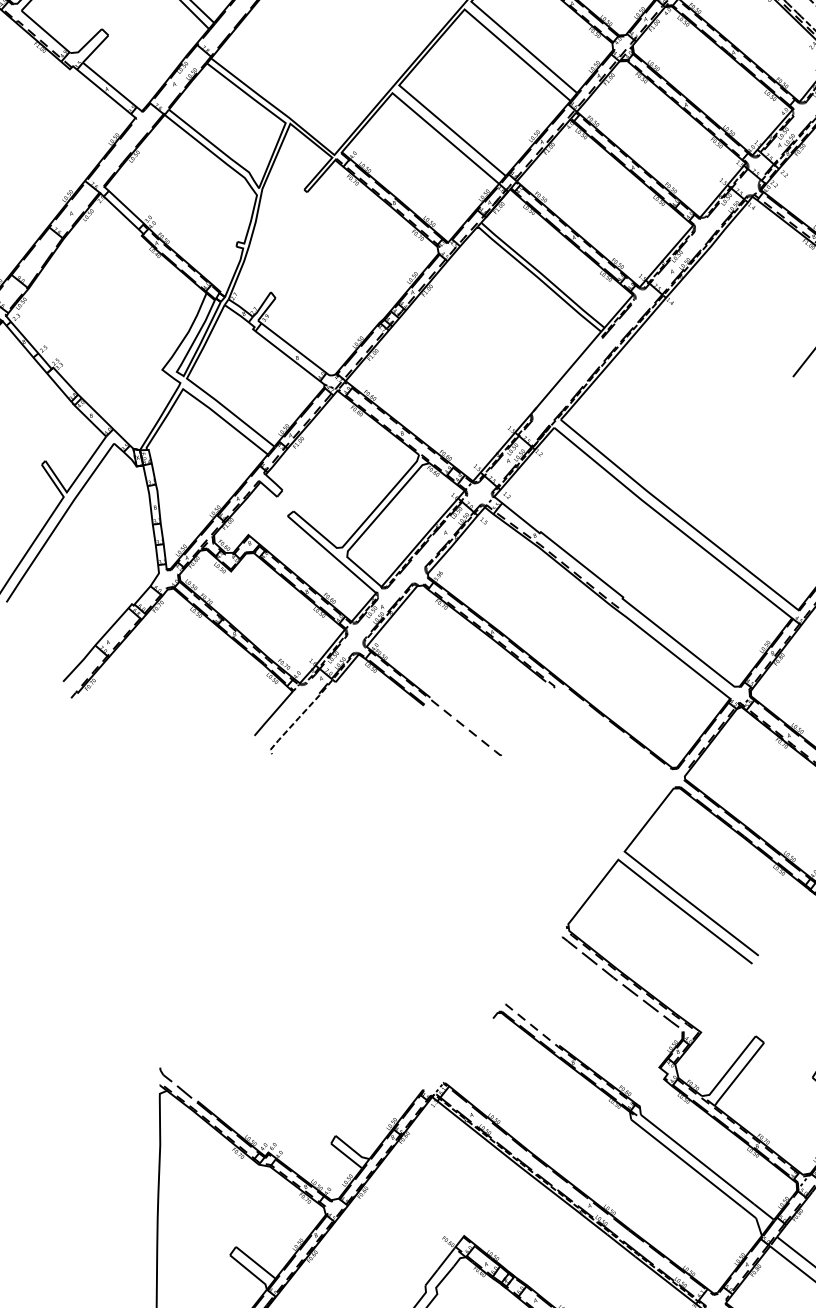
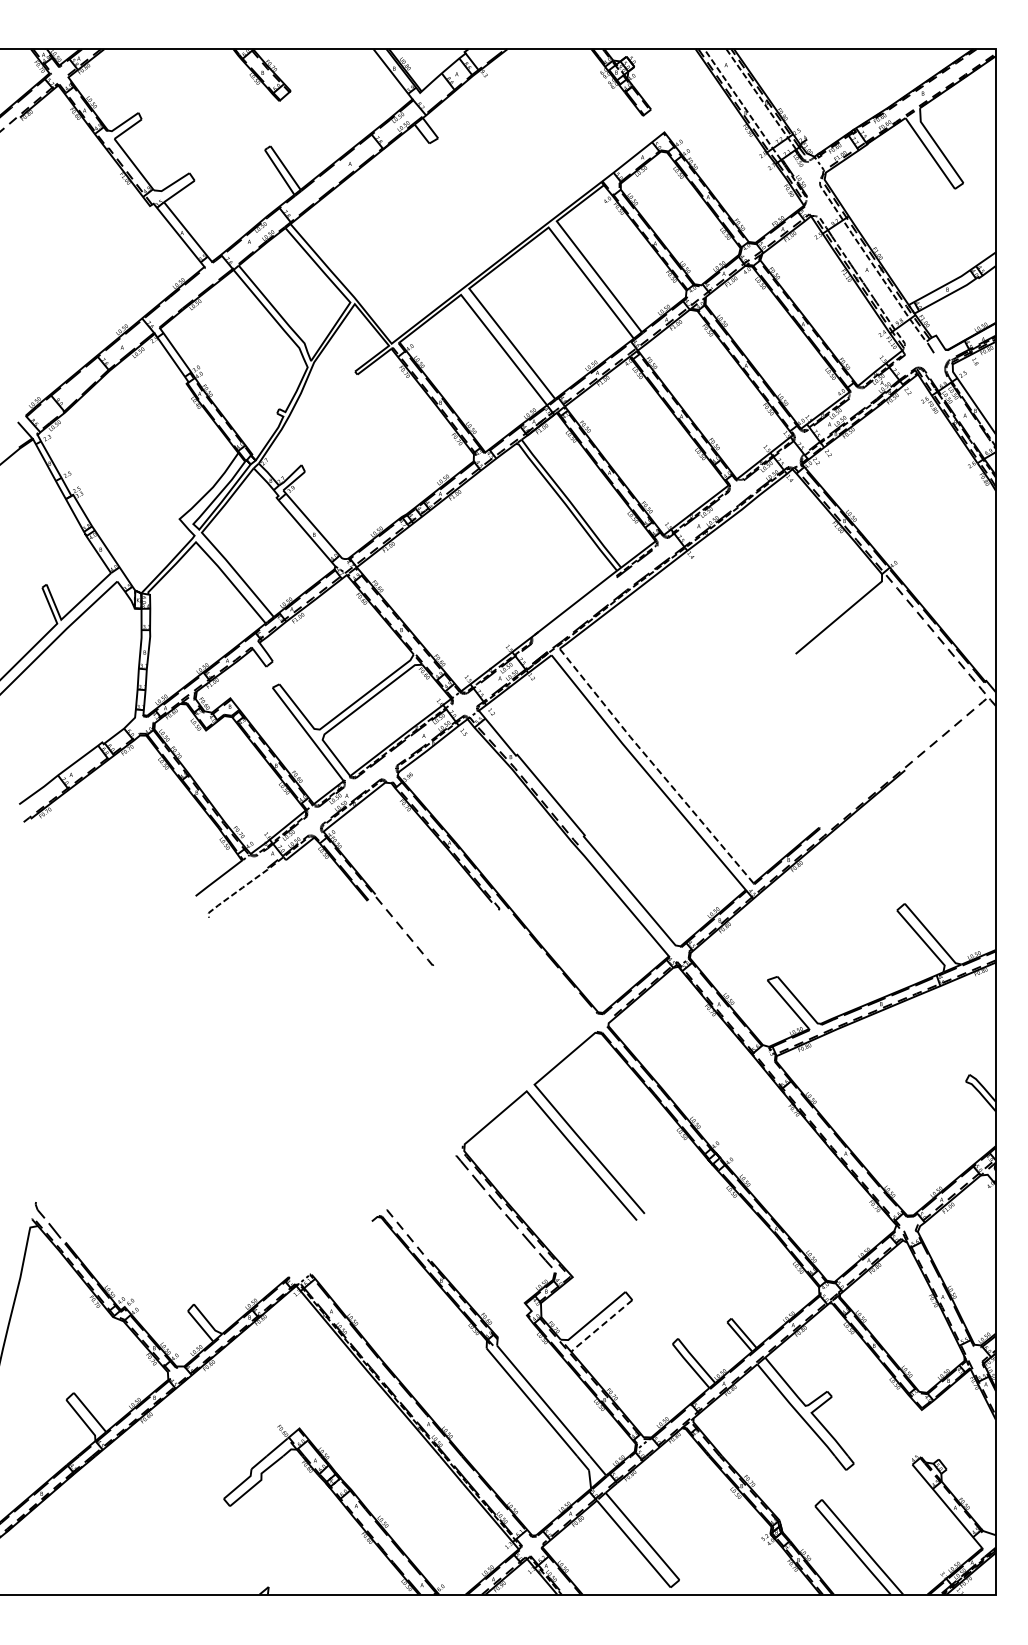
line: (678, 515) -> (655, 766), solid -> dashed
line: (739, 1074) -> (601, 1326), solid -> dashed

